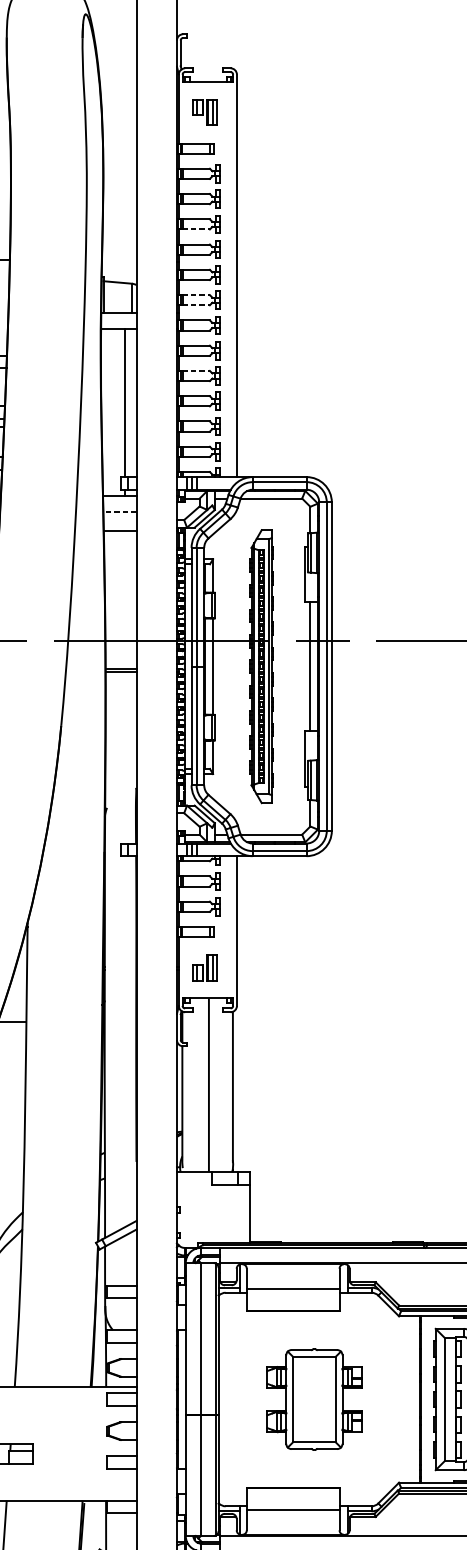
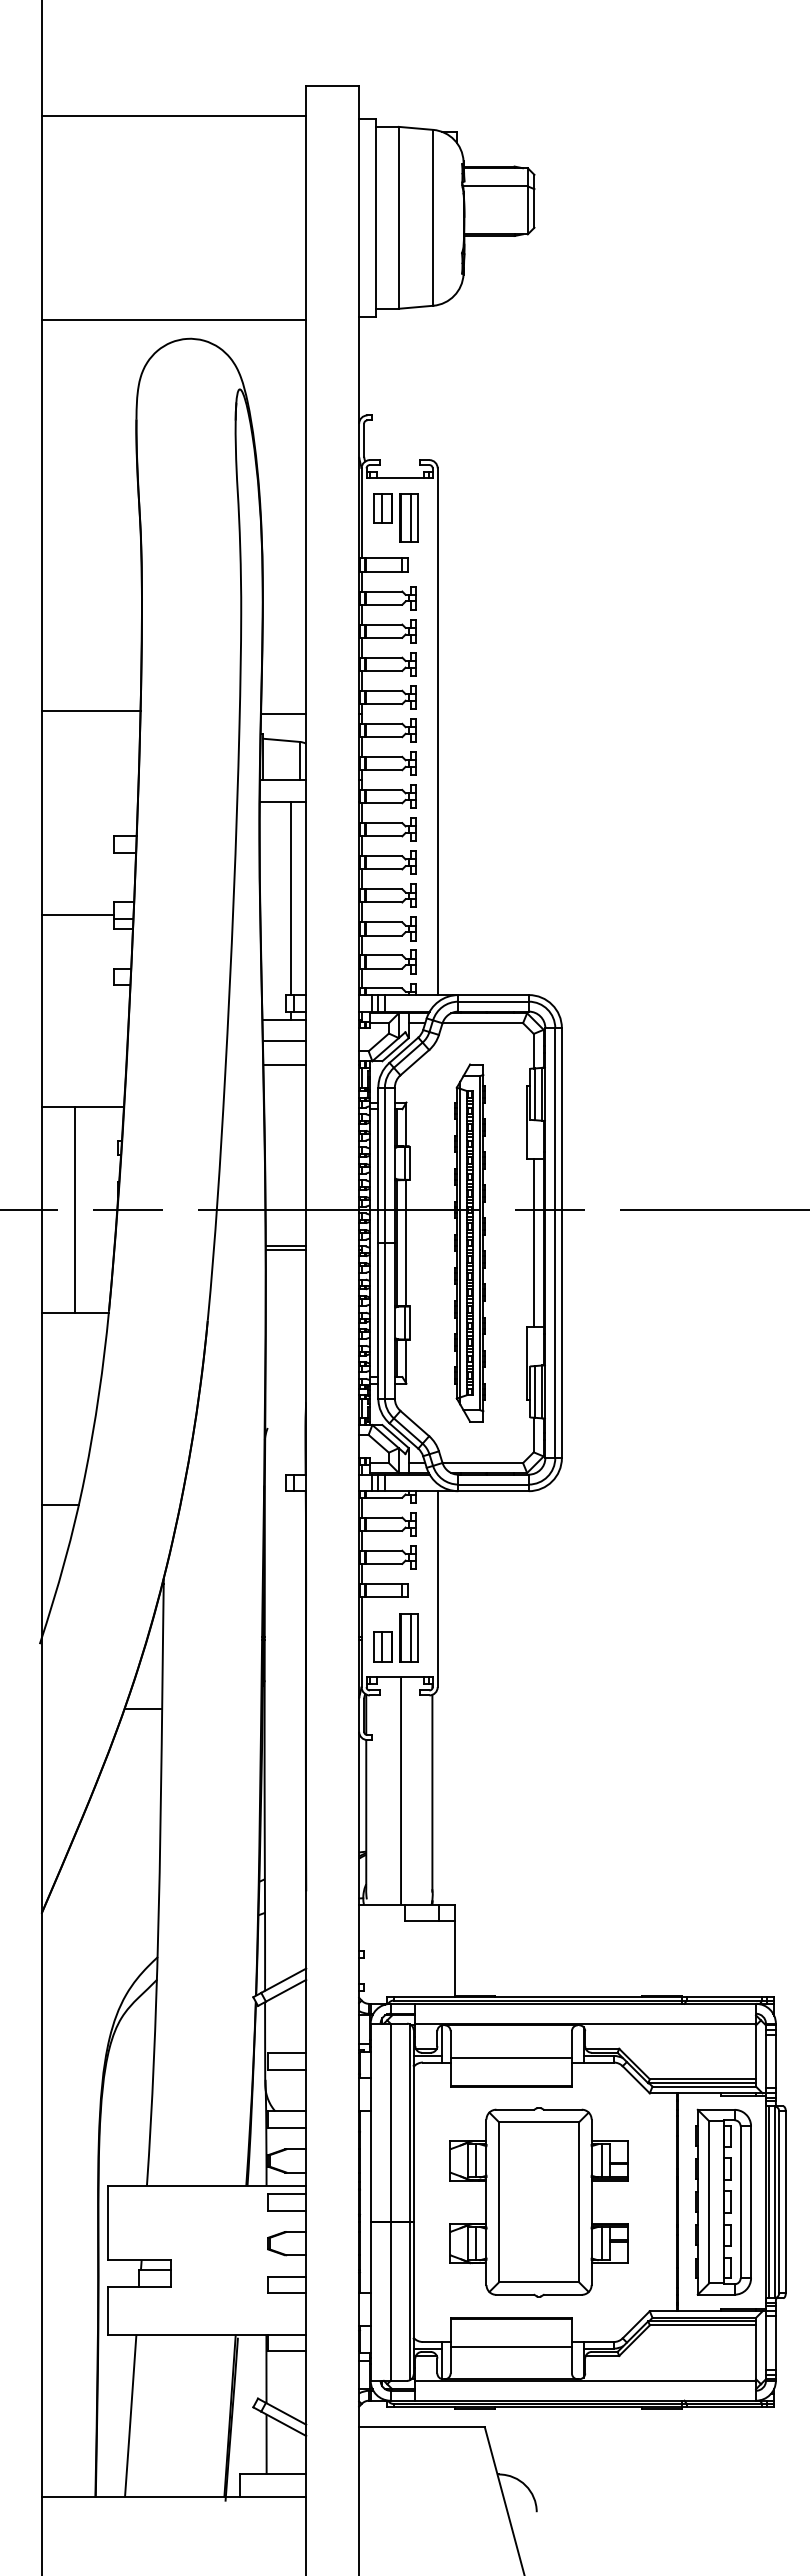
part: (204, 112) -> (395, 517), size x1.43
line: (196, 229) -> (384, 670), dashed -> solid
line: (119, 261) -> (283, 713), added
line: (196, 294) -> (384, 756), dashed -> solid
line: (196, 305) -> (384, 770), dashed -> solid
line: (196, 371) -> (384, 856), dashed -> solid
line: (119, 512) -> (284, 1041), dashed -> solid
part: (204, 967) -> (395, 1637), size x1.43
part: (313, 1399) -> (538, 2202), size x1.43

